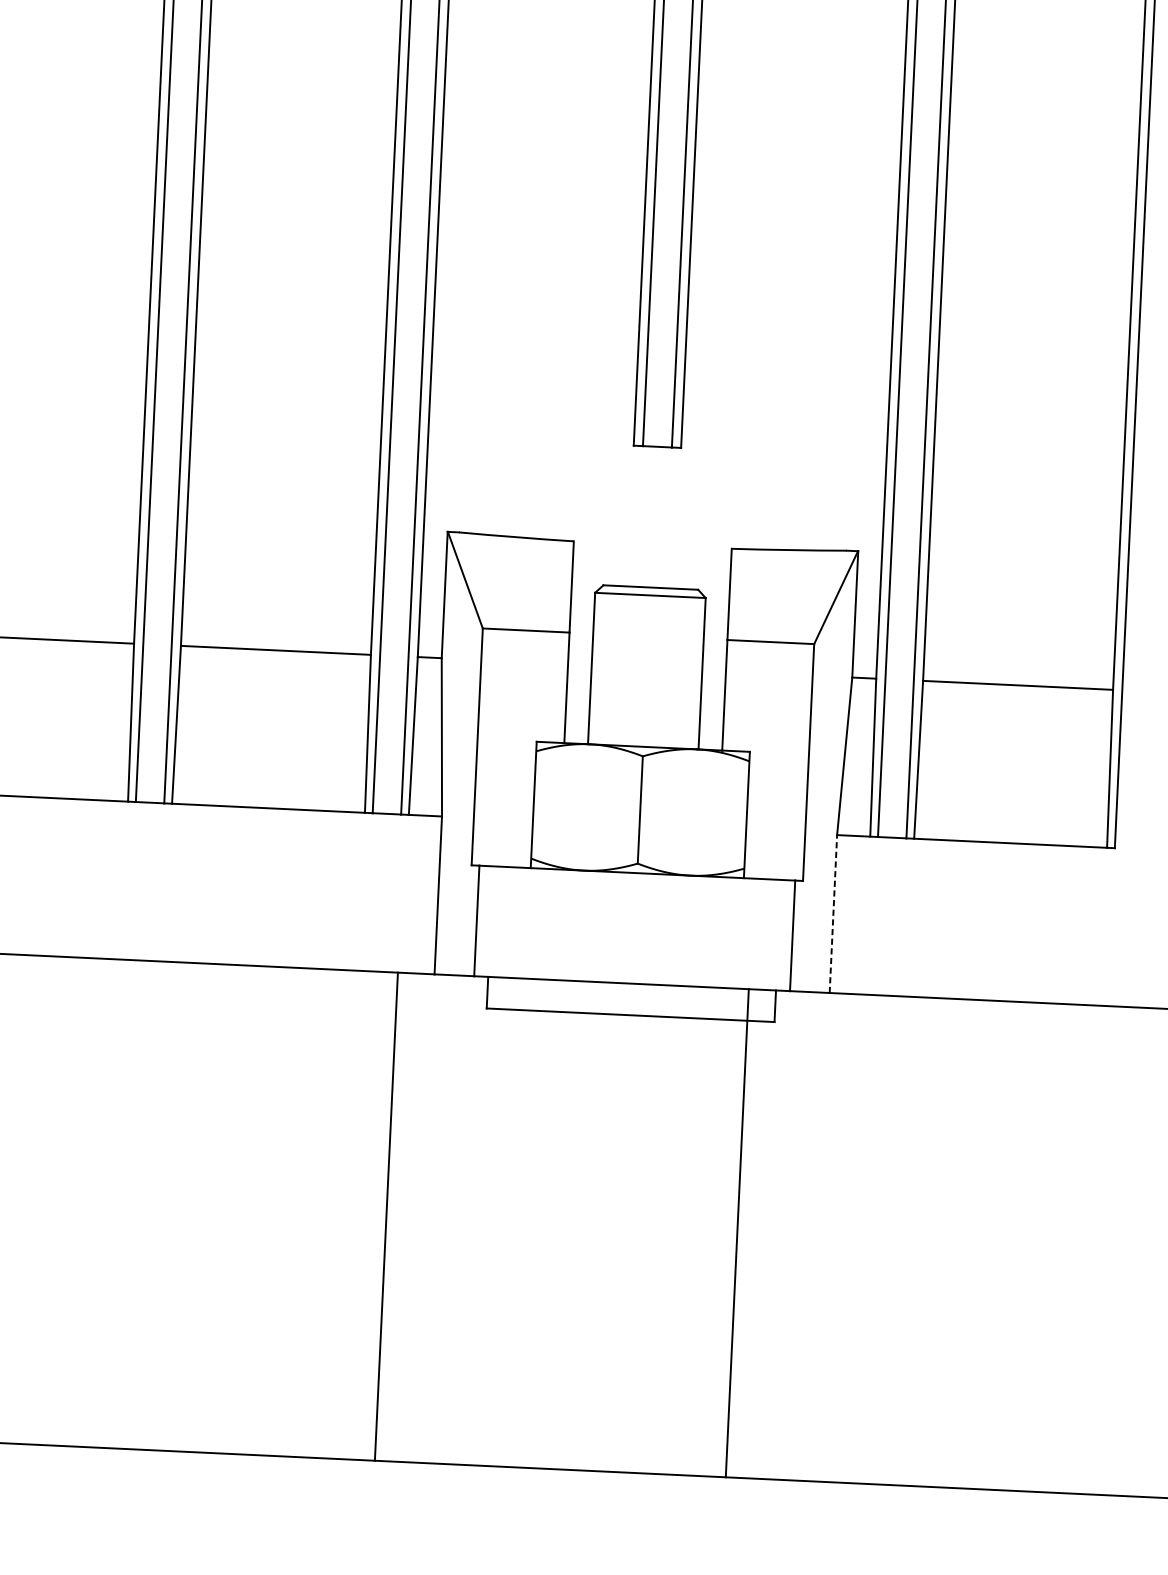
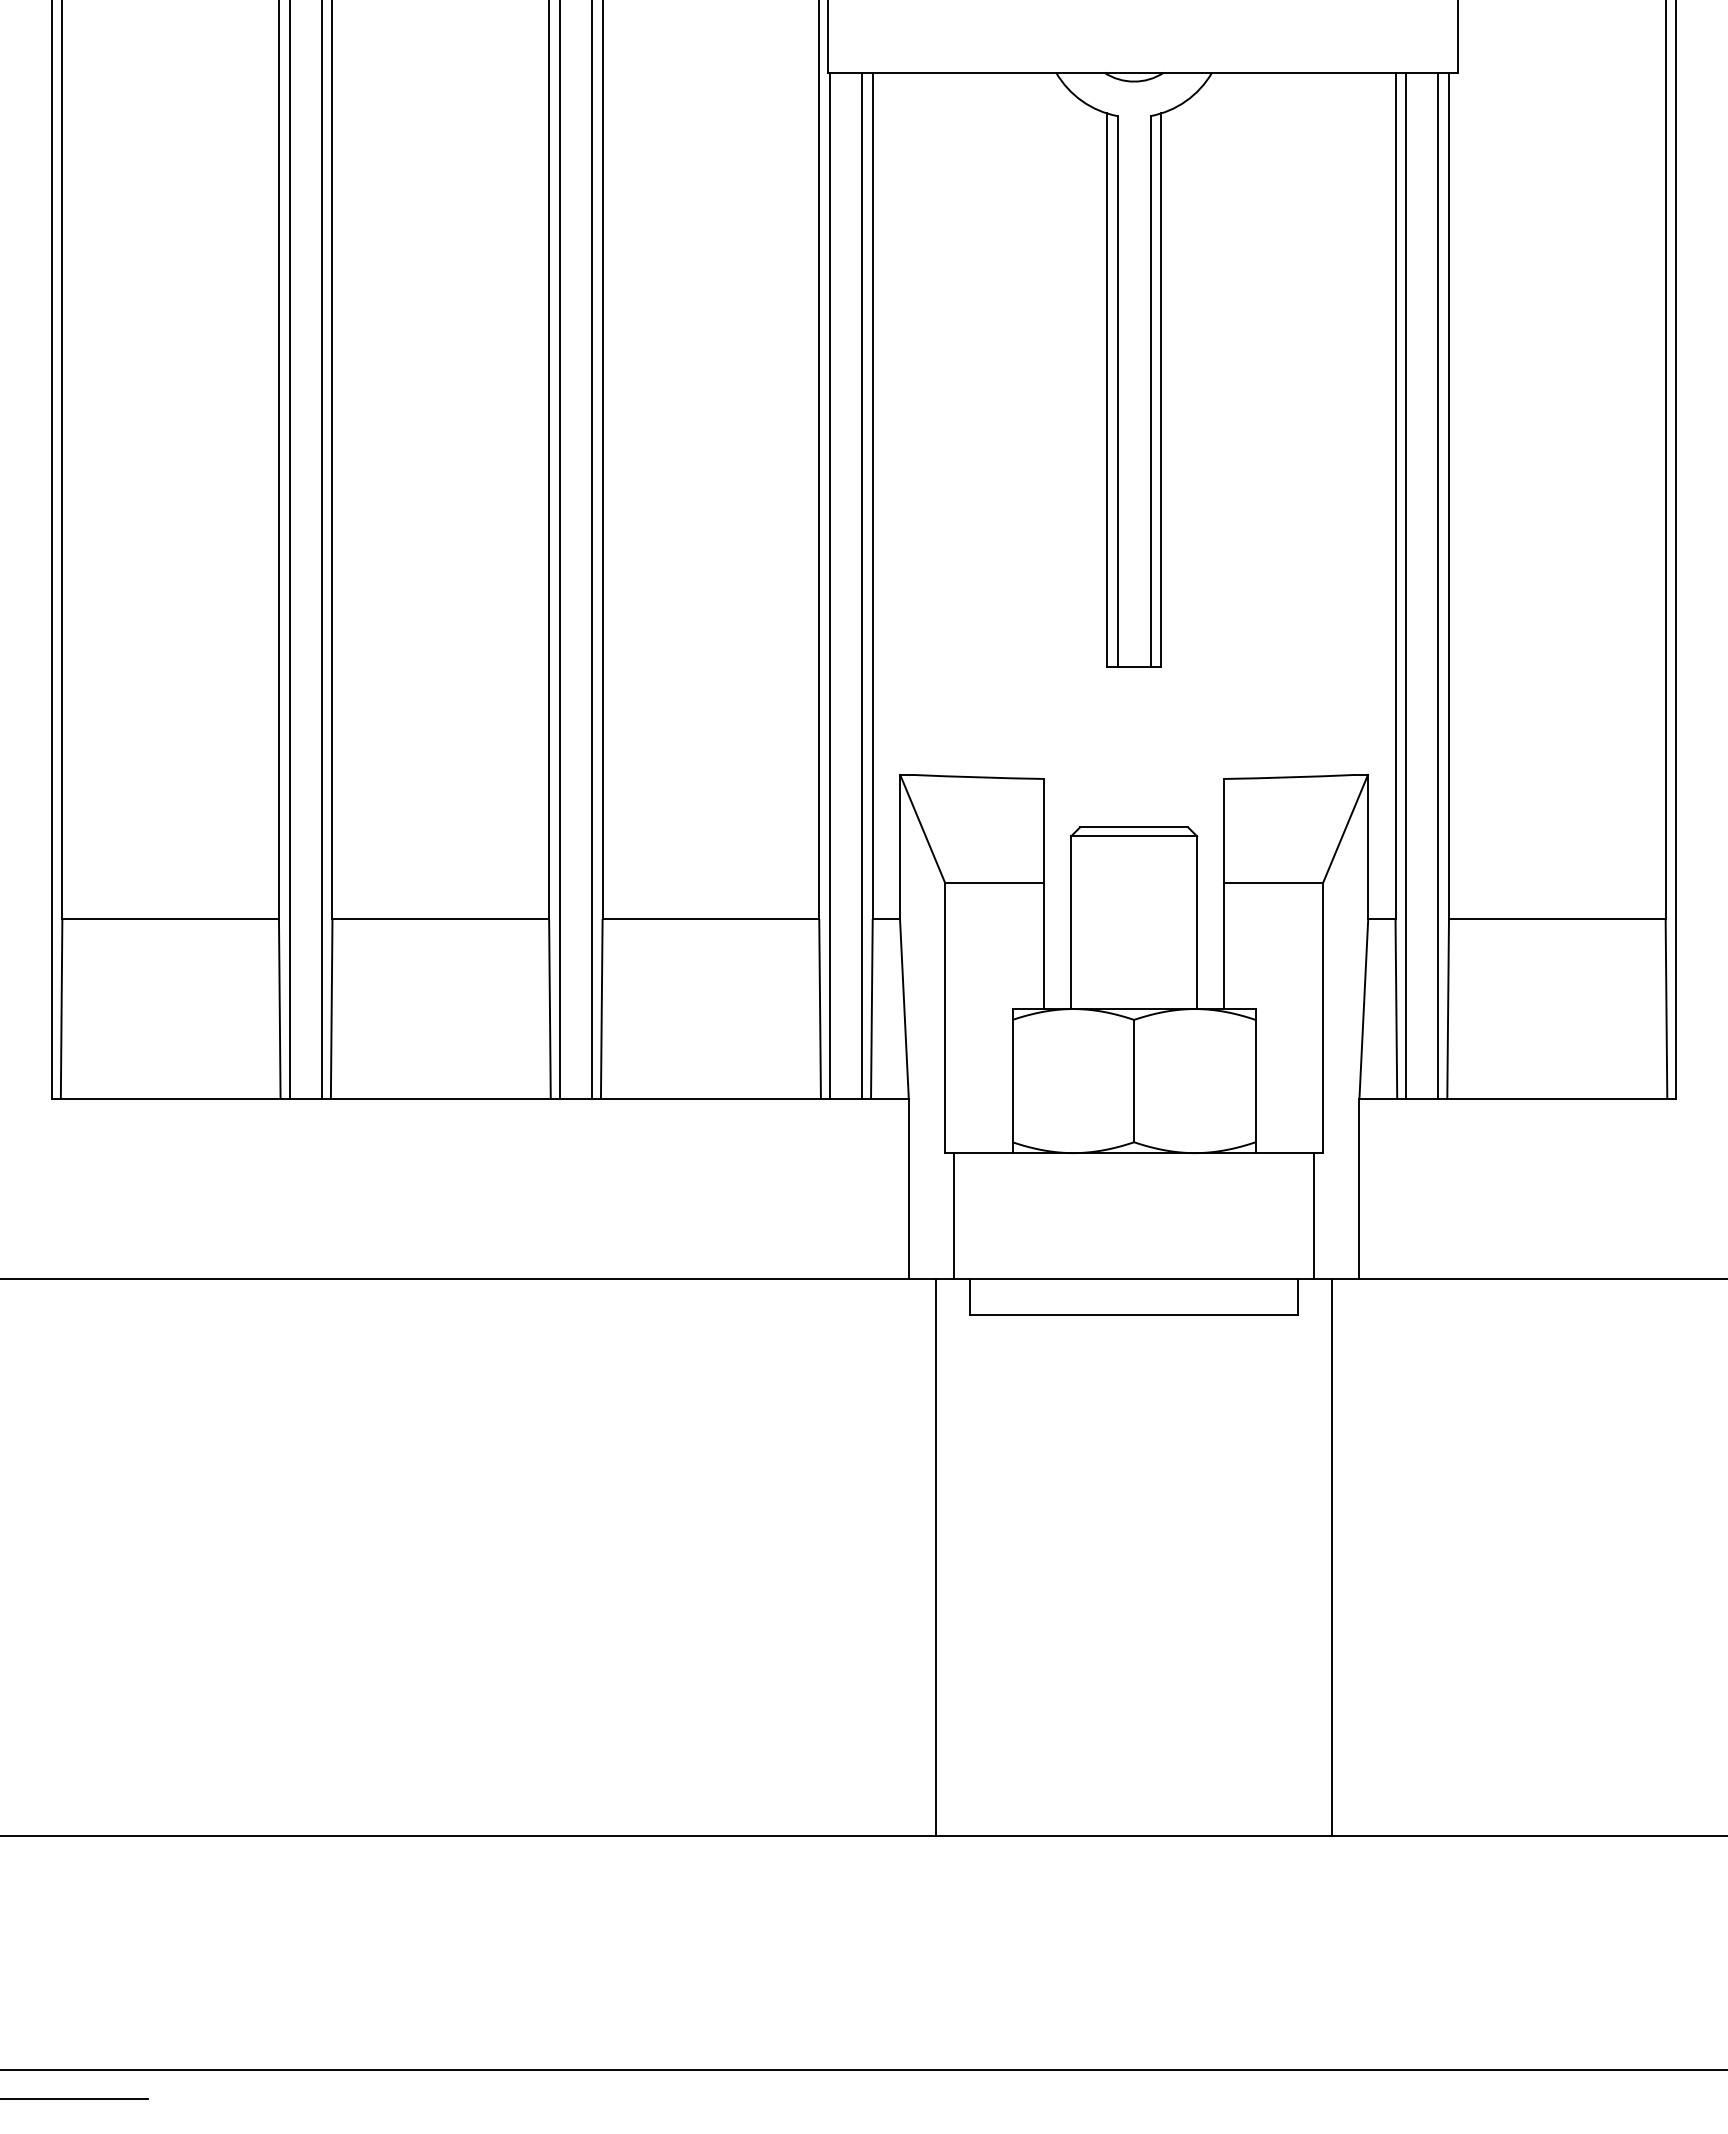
line: (833, 913) -> (1359, 1188), dashed -> solid
line: (386, 1216) -> (936, 1557), moved
line: (737, 1233) -> (1332, 1557), moved

